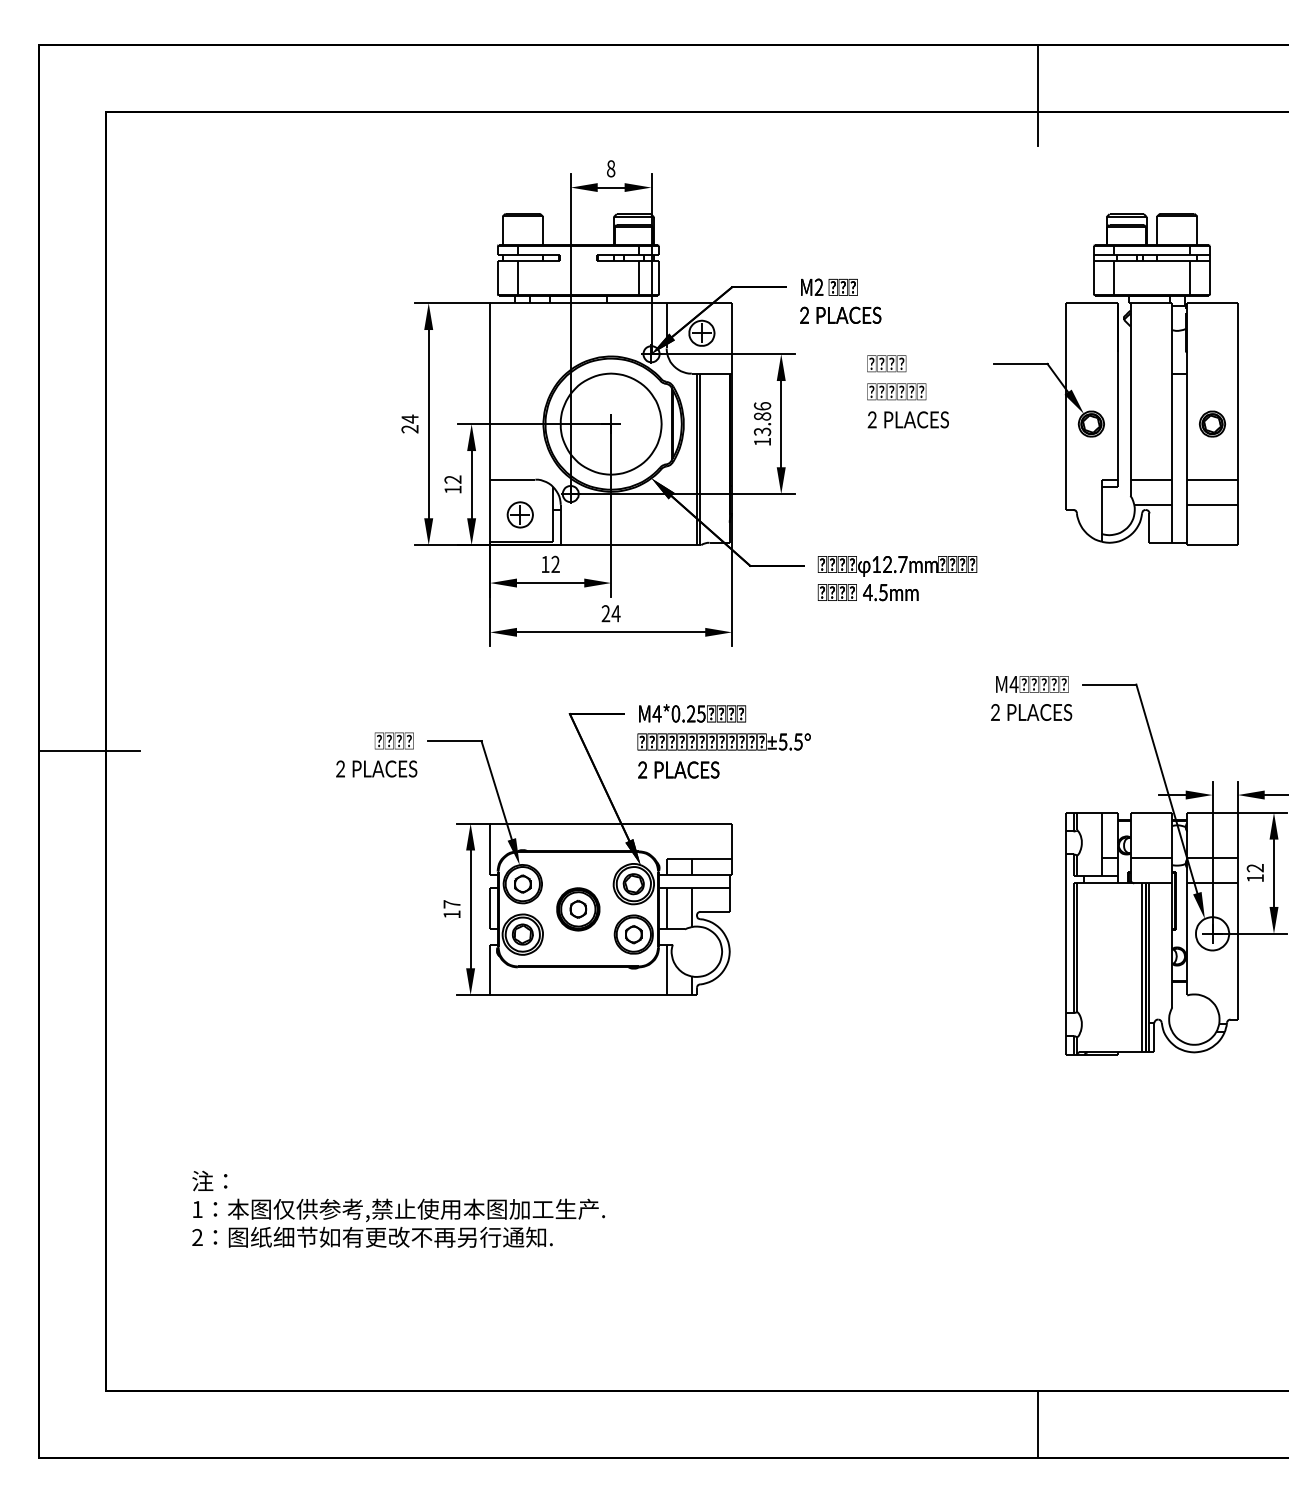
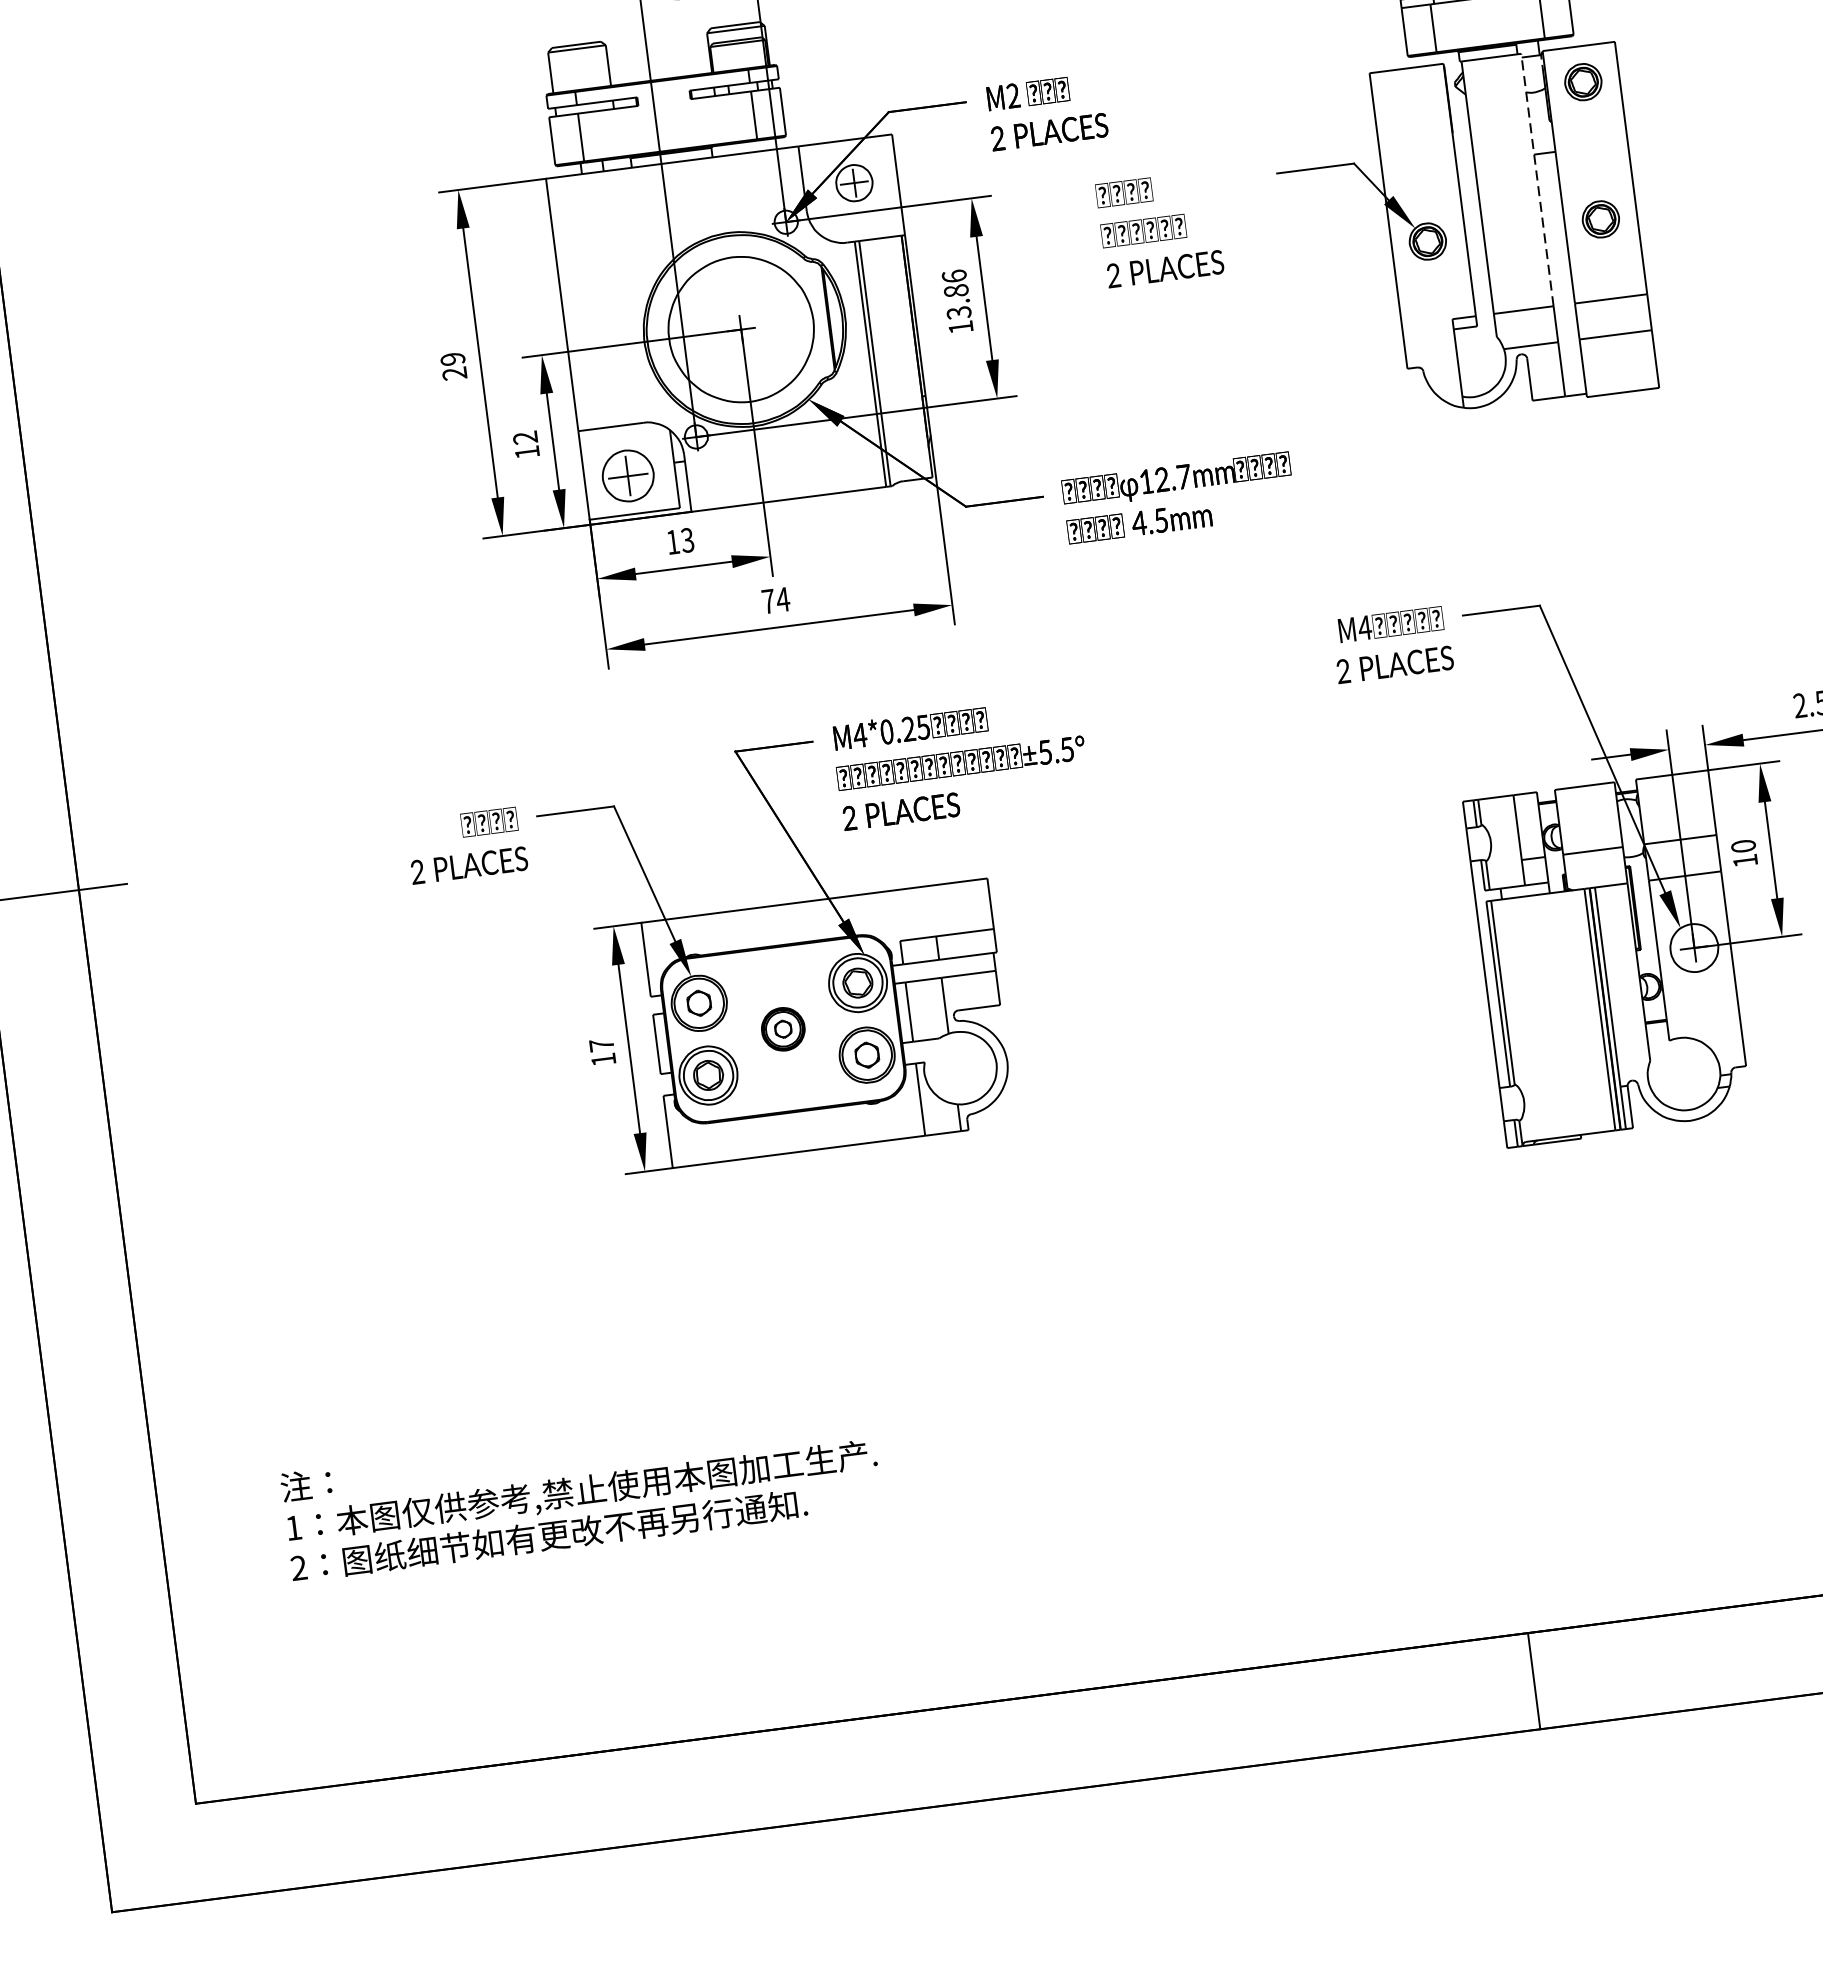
part: (1212, 327) -> (1583, 81), added
line: (1172, 390) -> (1537, 178), solid -> dashed
text: (409, 418) -> (452, 358), 24 -> 29
part: (519, 514) -> (626, 475), size x1.4
text: (555, 564) -> (687, 540), 12 -> 13
text: (605, 613) -> (767, 601), 24 -> 74
text: (1255, 868) -> (1743, 846), 12 -> 10
part: (578, 909) -> (783, 1029), size x0.7

